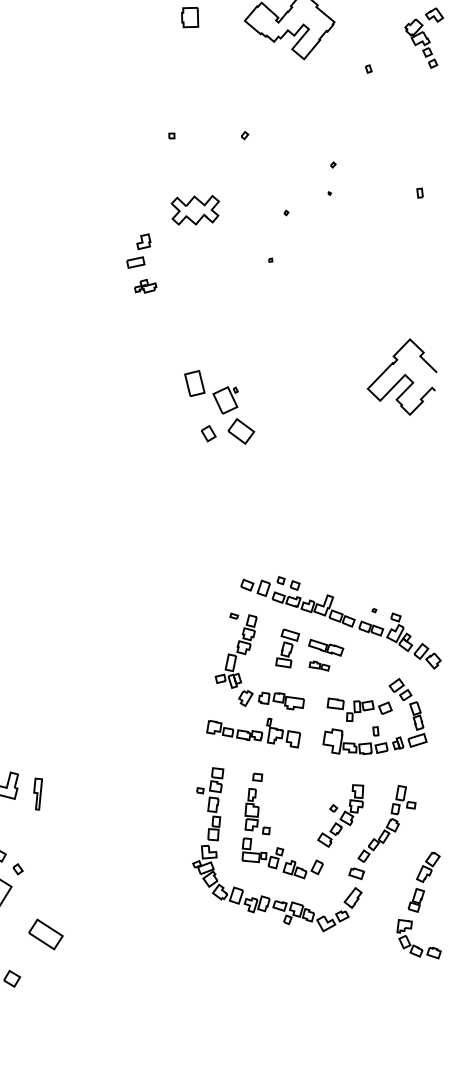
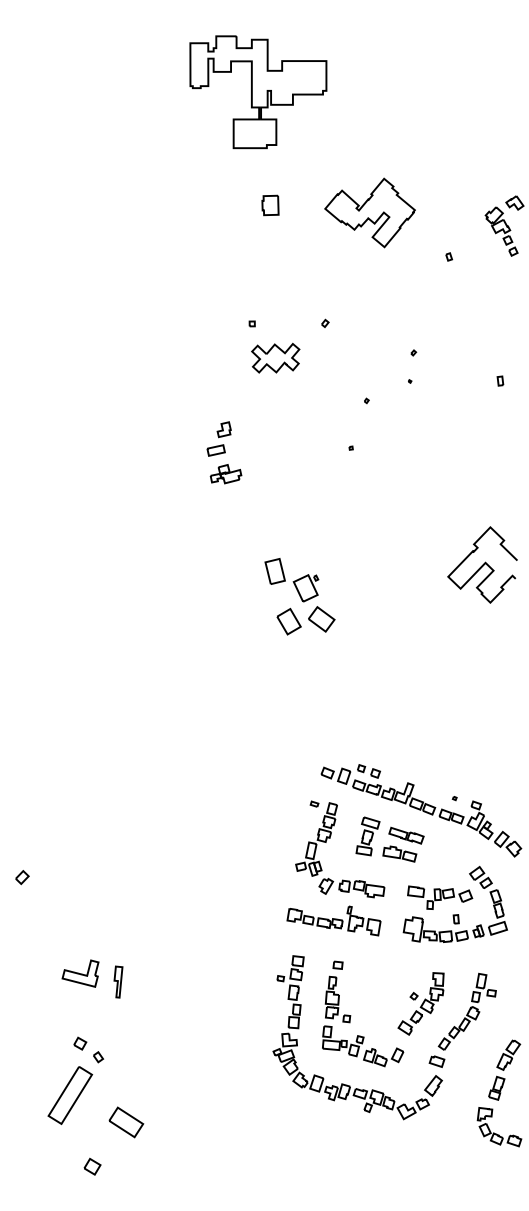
part: (195, 209) -> (275, 357), moved
part: (145, 286) -> (225, 474), size x1.43
part: (208, 433) -> (288, 621), size x1.67
part: (319, 665) -> (399, 853), size x1.67

